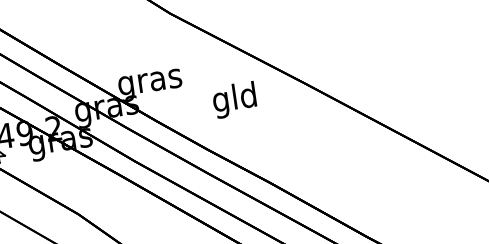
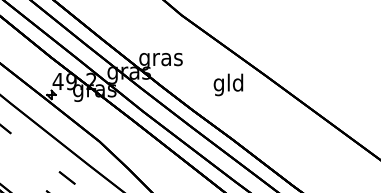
text: (234, 99) -> (228, 84), moved

